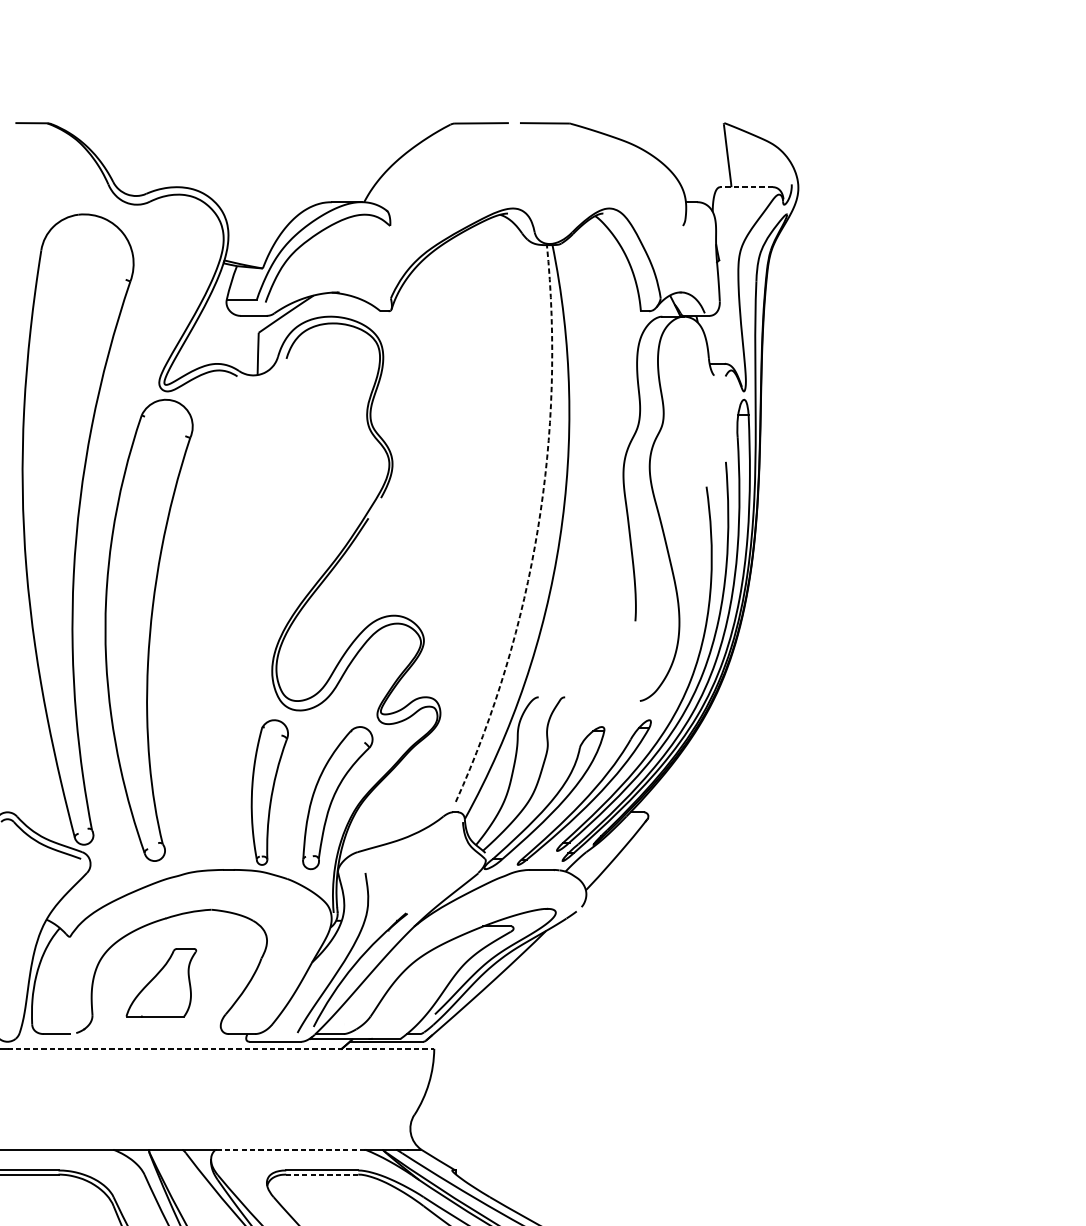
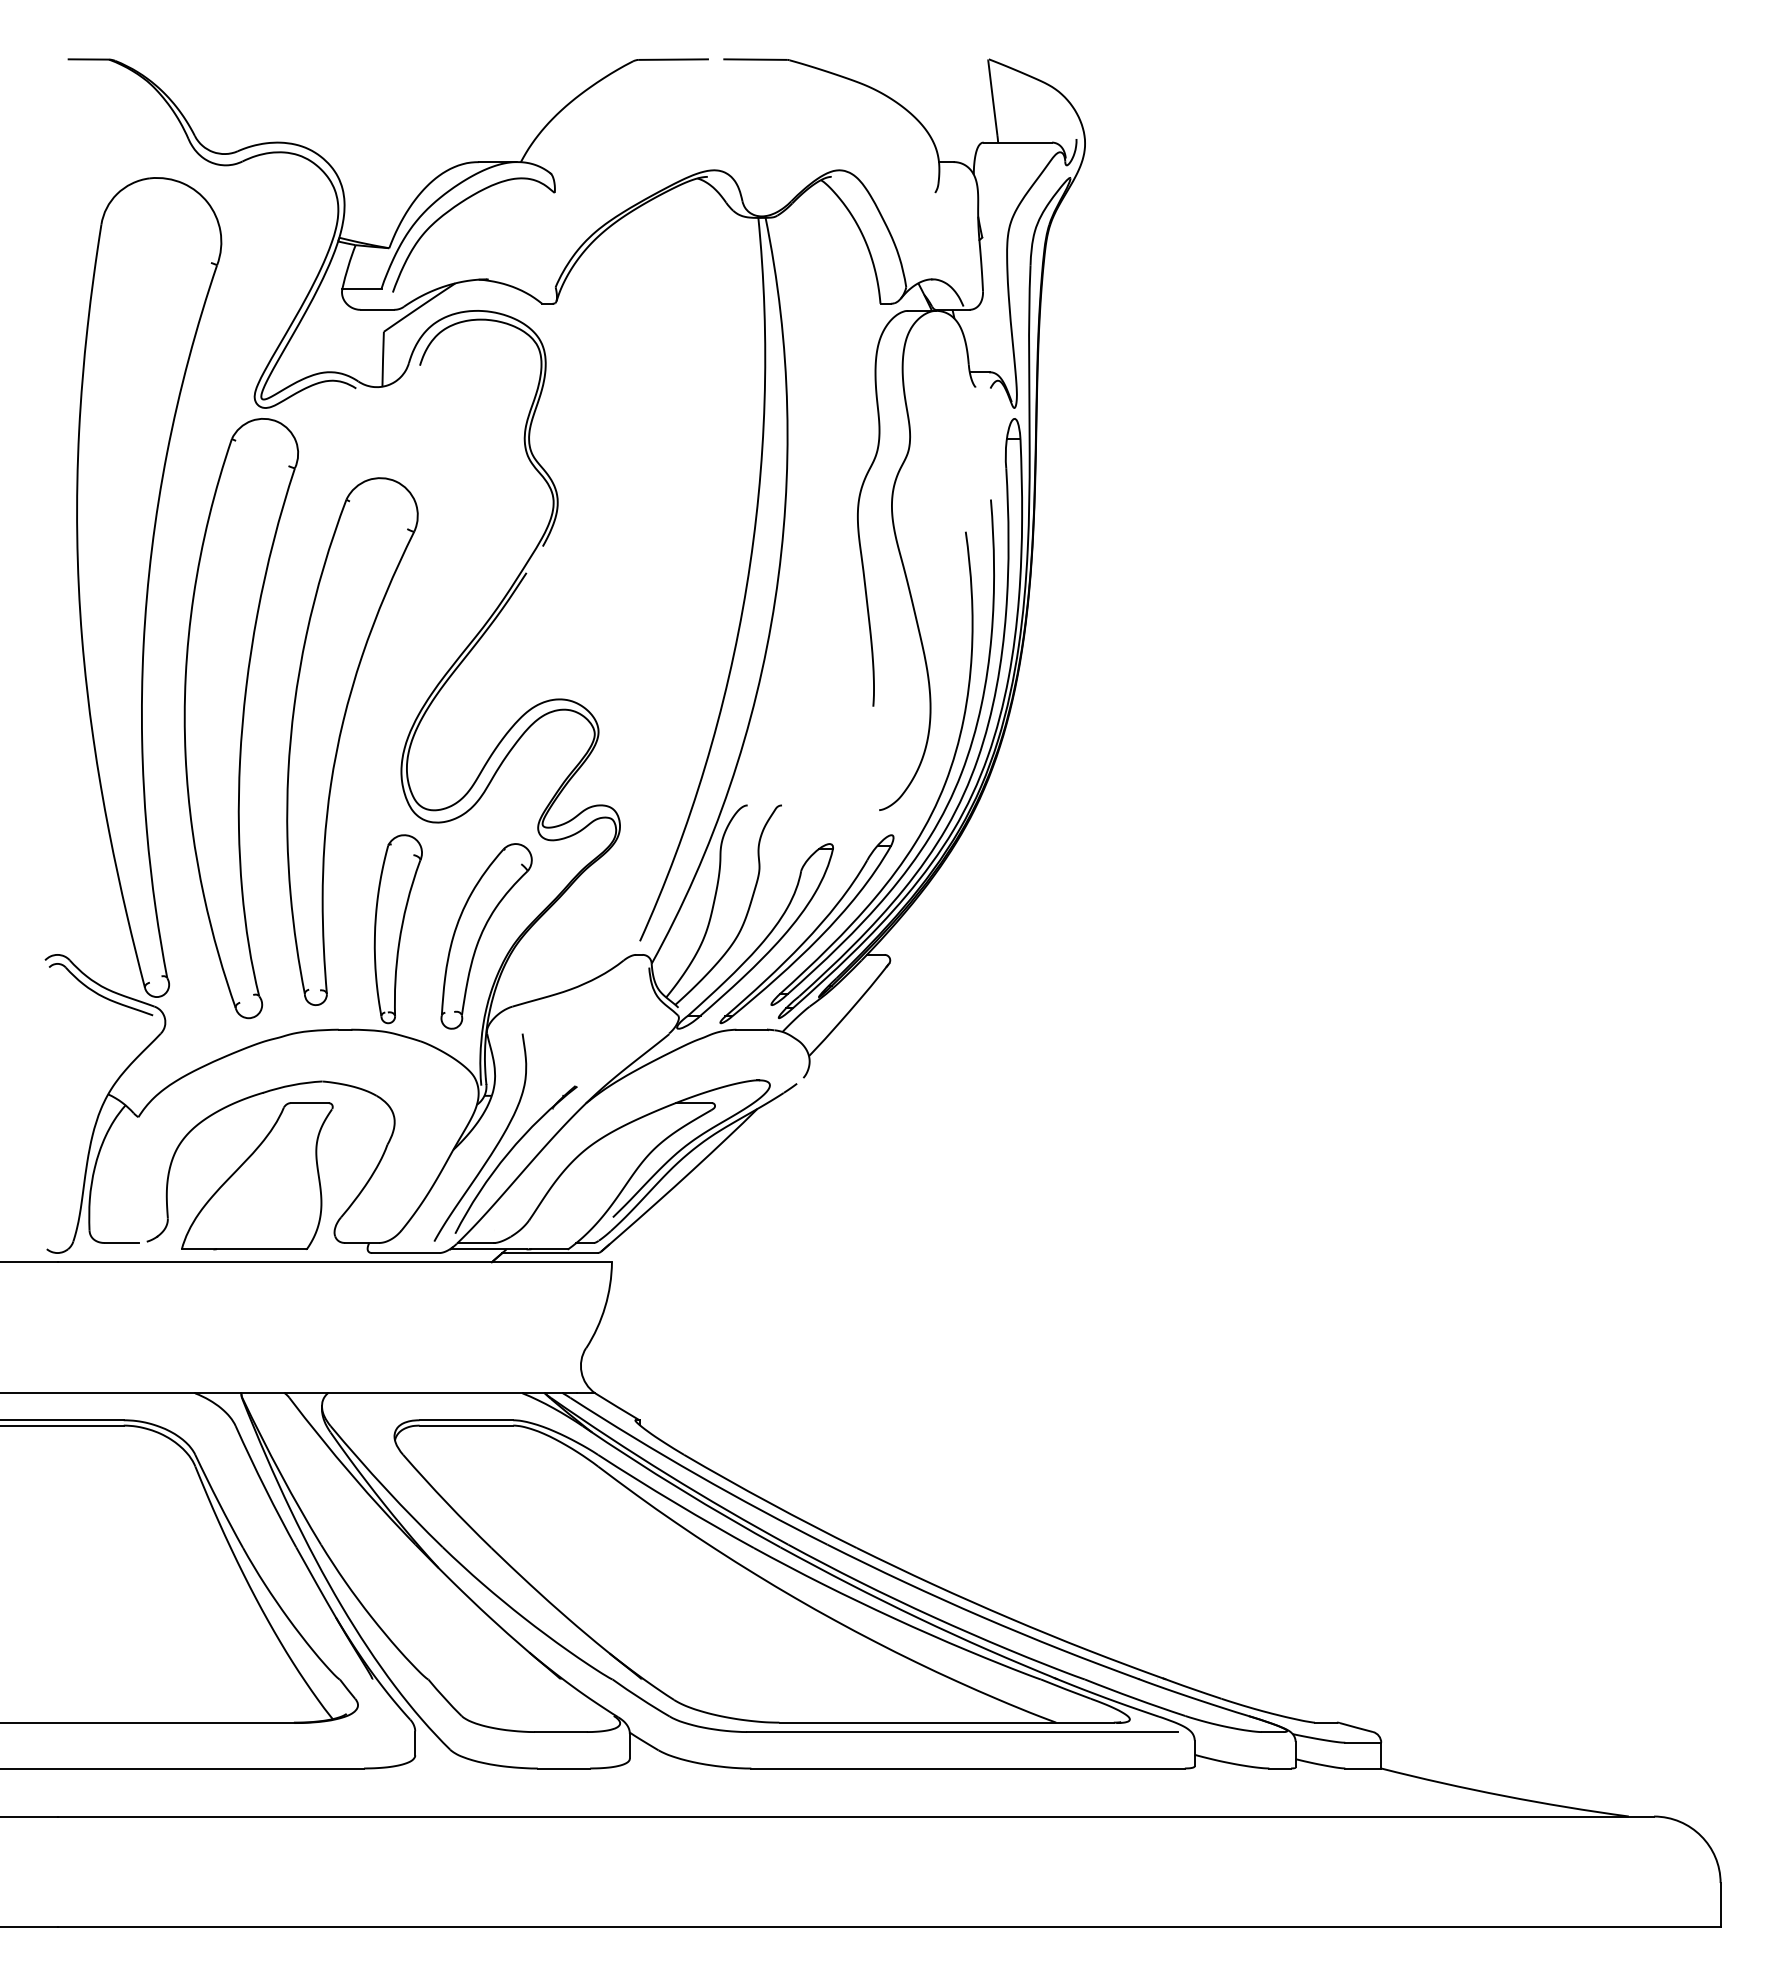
line: (746, 187) -> (1017, 142), dashed -> solid
arc: (537, 528) -> (746, 586), dashed -> solid
part: (225, 646) -> (340, 739), added
part: (161, 982) -> (257, 1176), size x1.67
line: (221, 1049) -> (335, 1262), dashed -> solid
line: (289, 1149) -> (424, 1393), dashed -> solid
line: (322, 1174) -> (466, 1425), dashed -> solid

